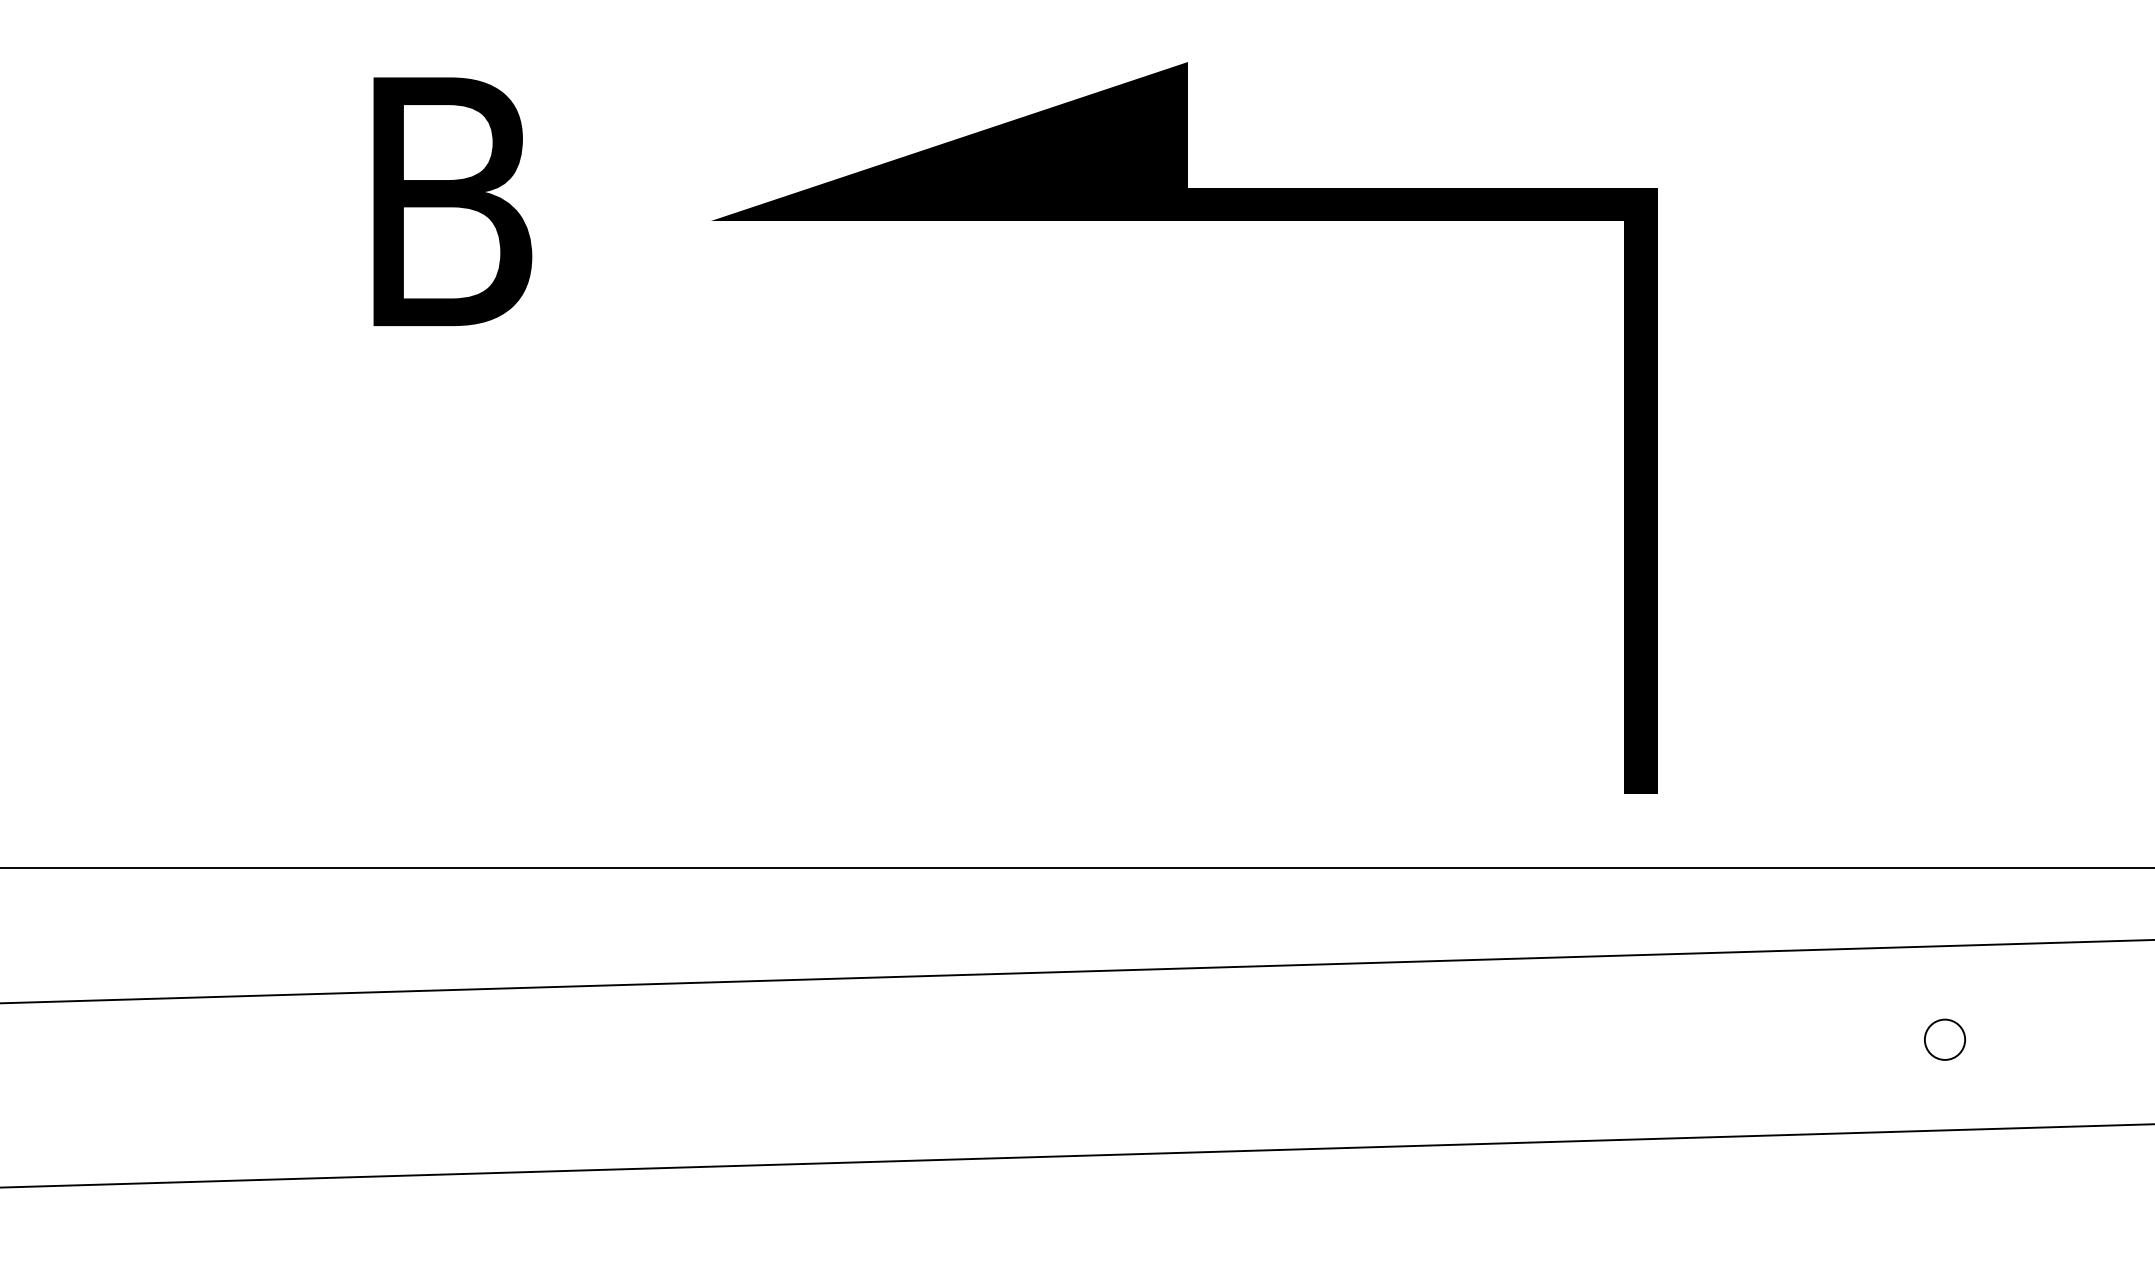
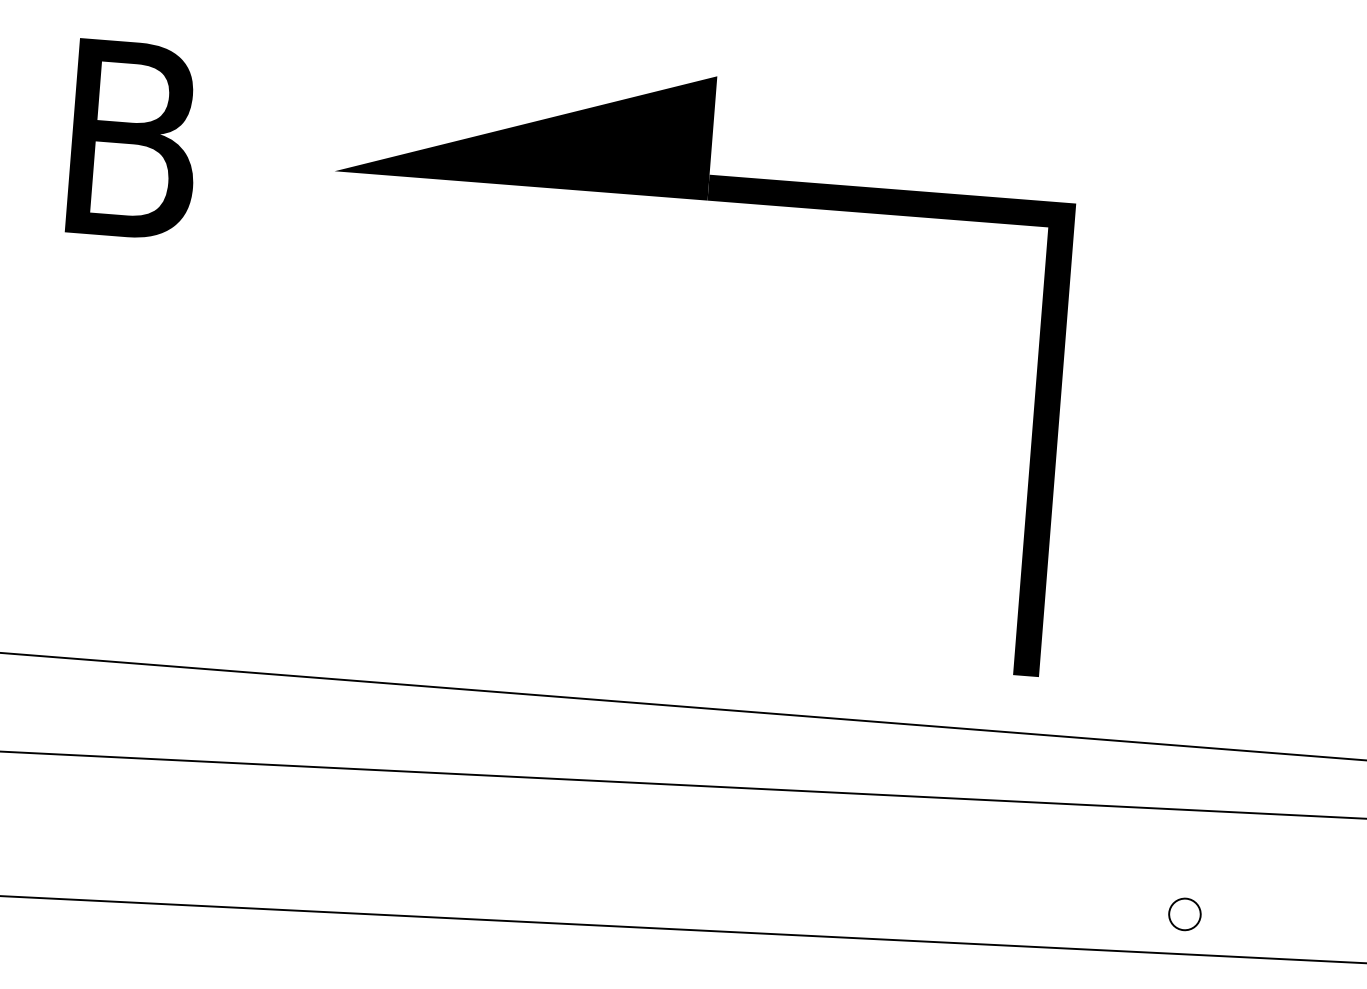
circle: (1945, 1039) -> (1185, 914), moved

